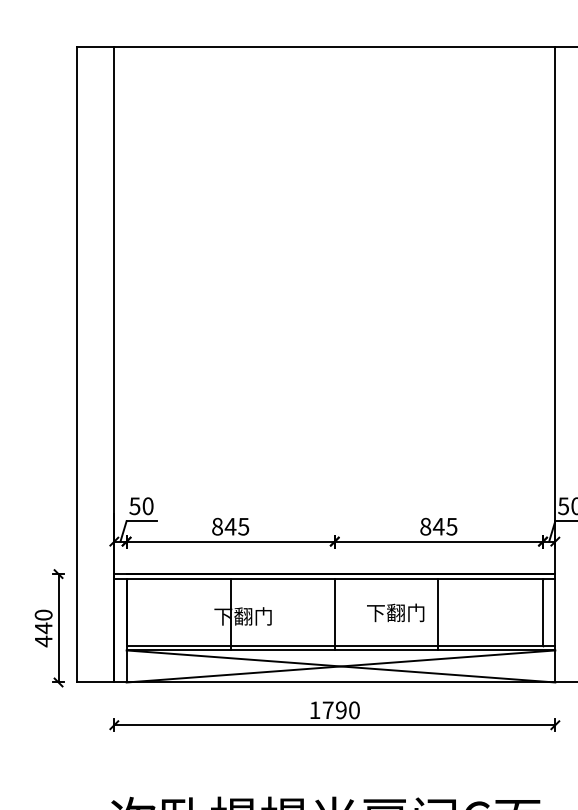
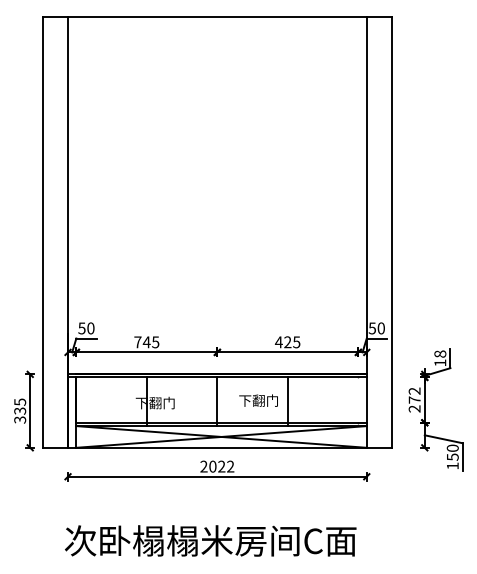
text: (216, 527) -> (137, 342), 845 -> 745
text: (430, 527) -> (282, 342), 845 -> 425
line: (543, 611) -> (358, 399), removed
text: (44, 628) -> (20, 411), 440 -> 335
text: (334, 710) -> (217, 466), 1790 -> 2022

